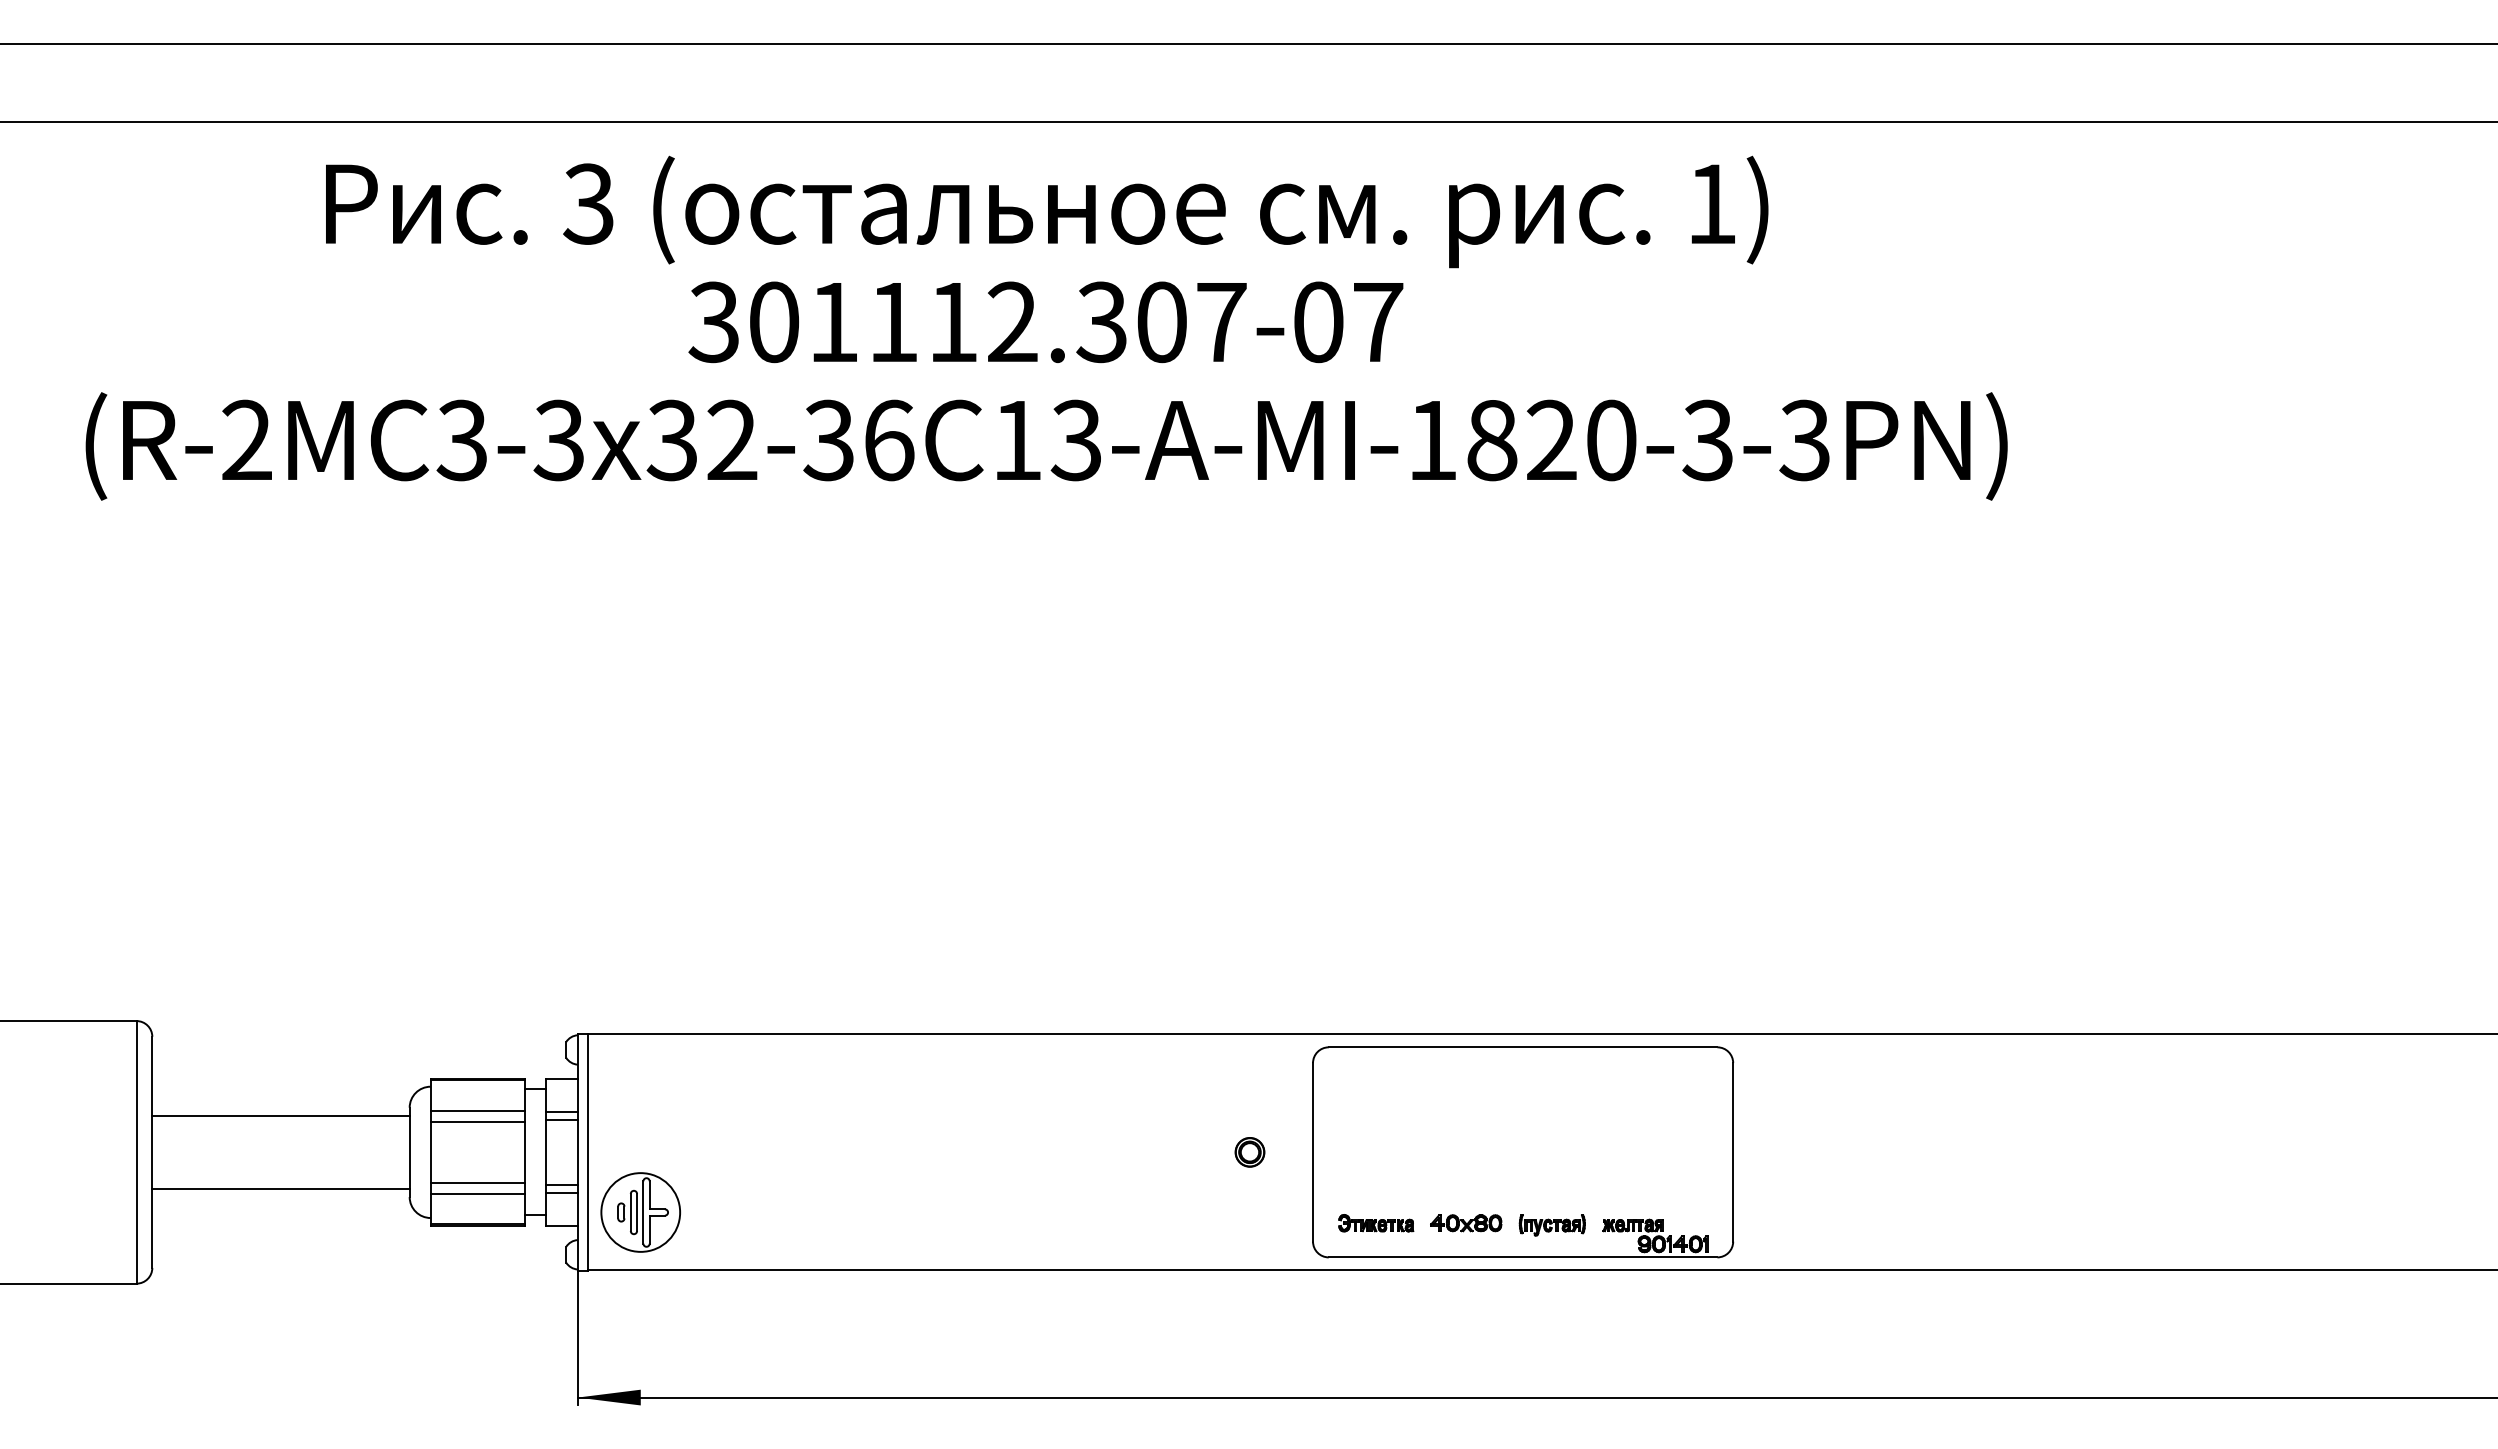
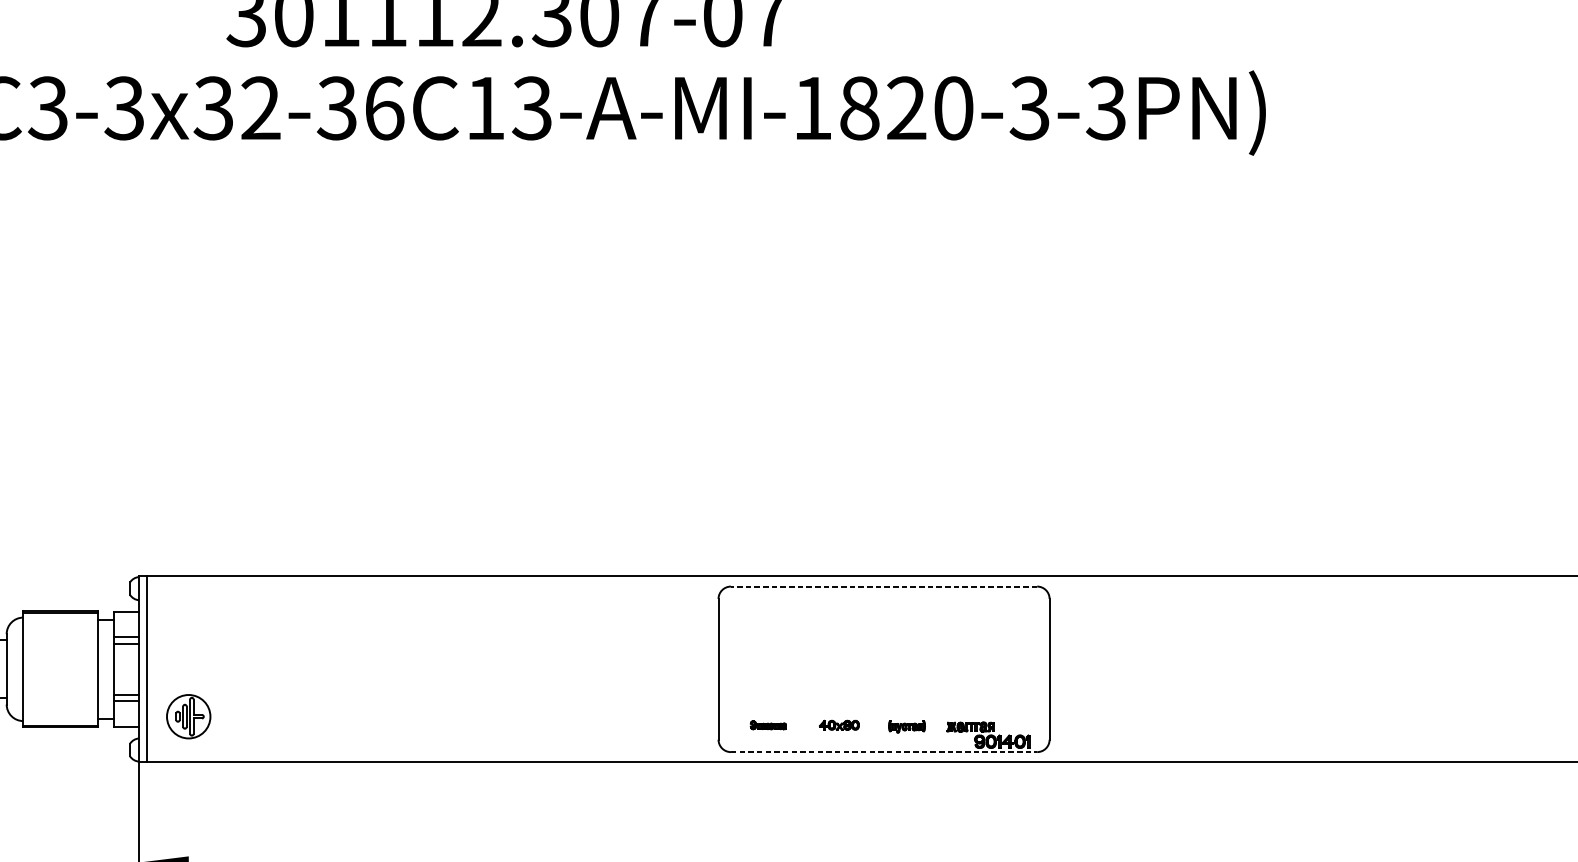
line: (1522, 1047) -> (883, 586), solid -> dashed
line: (477, 1110) -> (60, 636), removed
line: (477, 1122) -> (60, 645), removed
part: (1249, 1152) -> (668, 669), removed
line: (477, 1182) -> (60, 693), removed
line: (477, 1194) -> (60, 702), removed
part: (640, 1212) -> (188, 716), size x0.7
part: (1376, 1223) -> (768, 725), size x0.6
part: (1466, 1223) -> (839, 725), size x0.7
part: (1551, 1225) -> (906, 726), size x0.7
line: (1523, 1257) -> (884, 752), solid -> dashed

